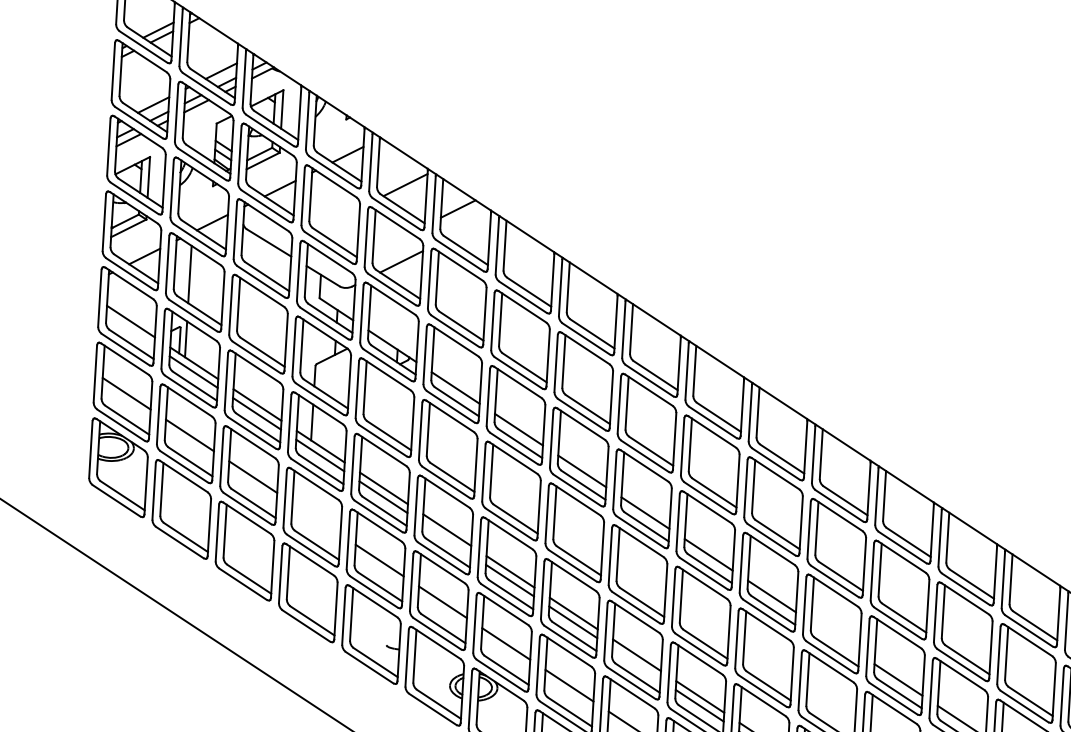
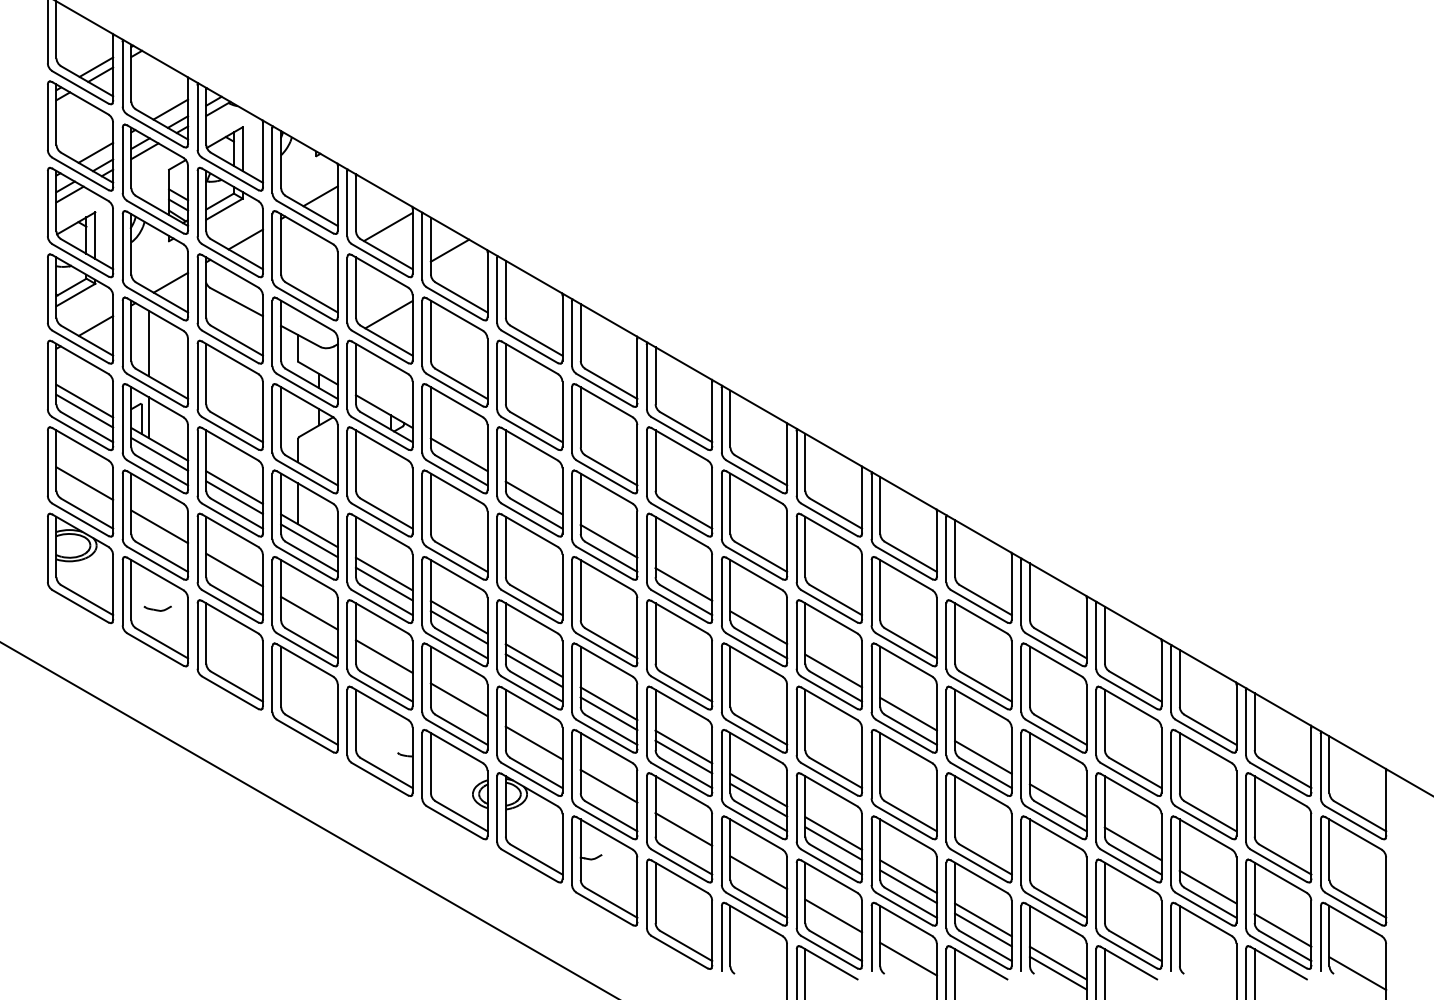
line: (130, 329) -> (84, 410), added
part: (183, 506) -> (157, 608), added
line: (316, 518) -> (309, 612), added
line: (446, 538) -> (458, 626), added
line: (835, 637) -> (908, 713), added
line: (636, 663) -> (683, 756), added

